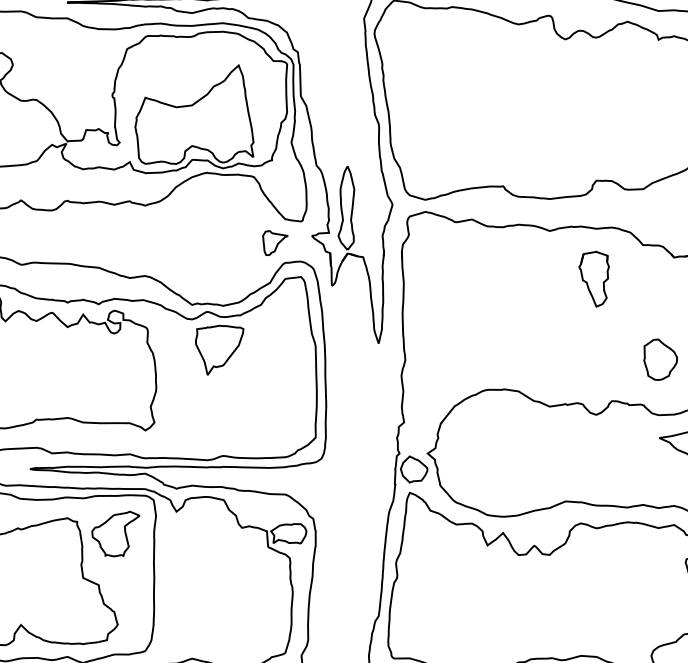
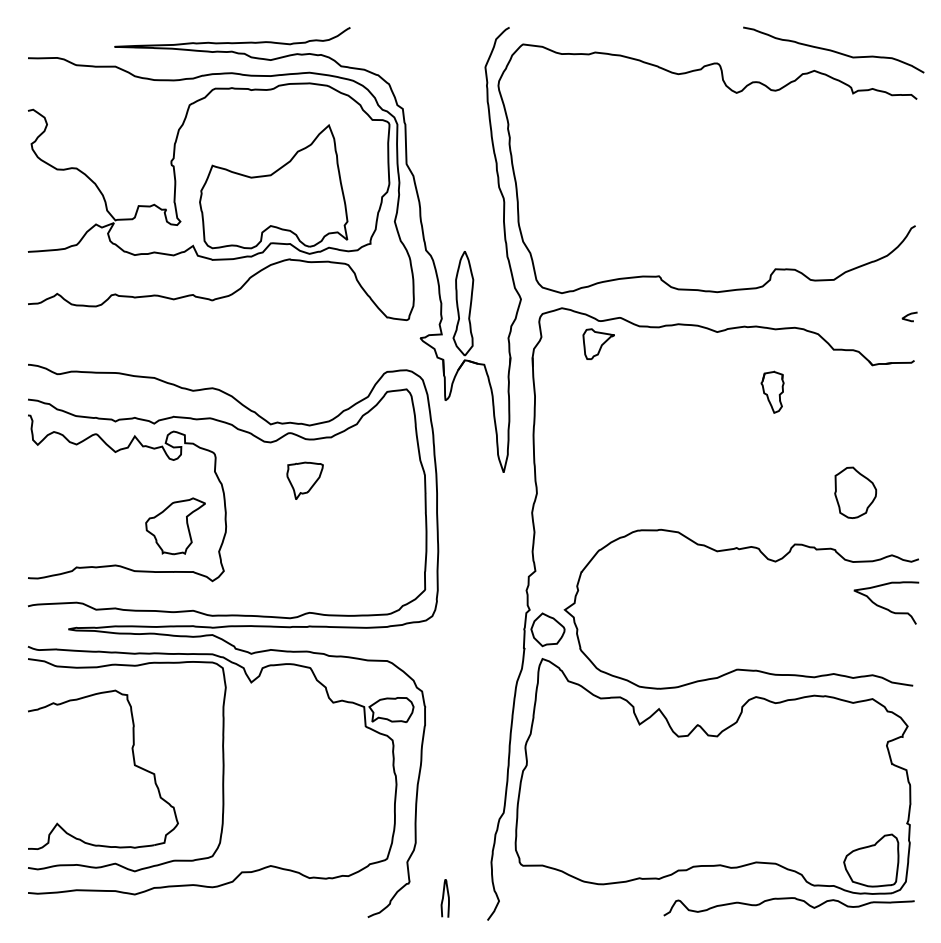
part: (275, 242) -> (598, 343), moved
part: (594, 279) -> (772, 392), size x0.6
part: (219, 349) -> (304, 480), size x0.6
part: (115, 534) -> (175, 526), moved

